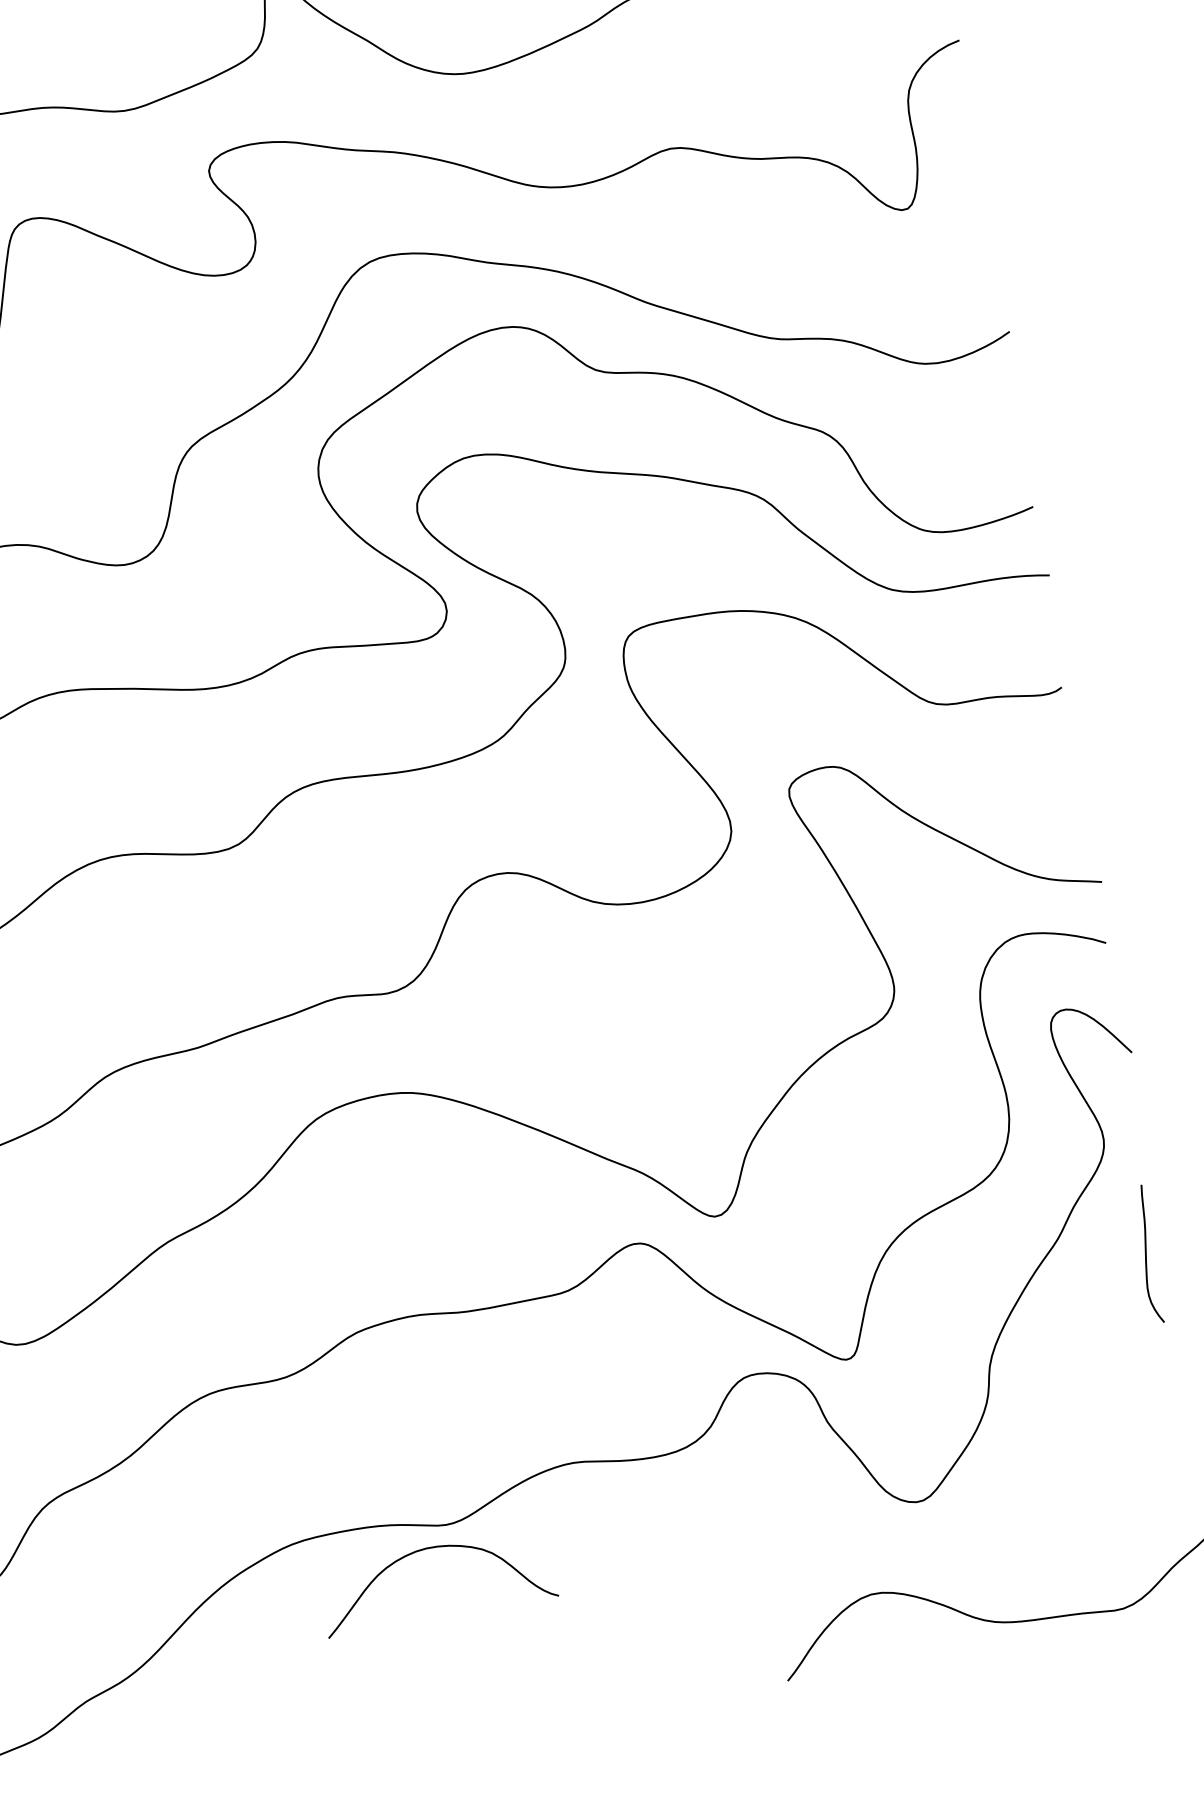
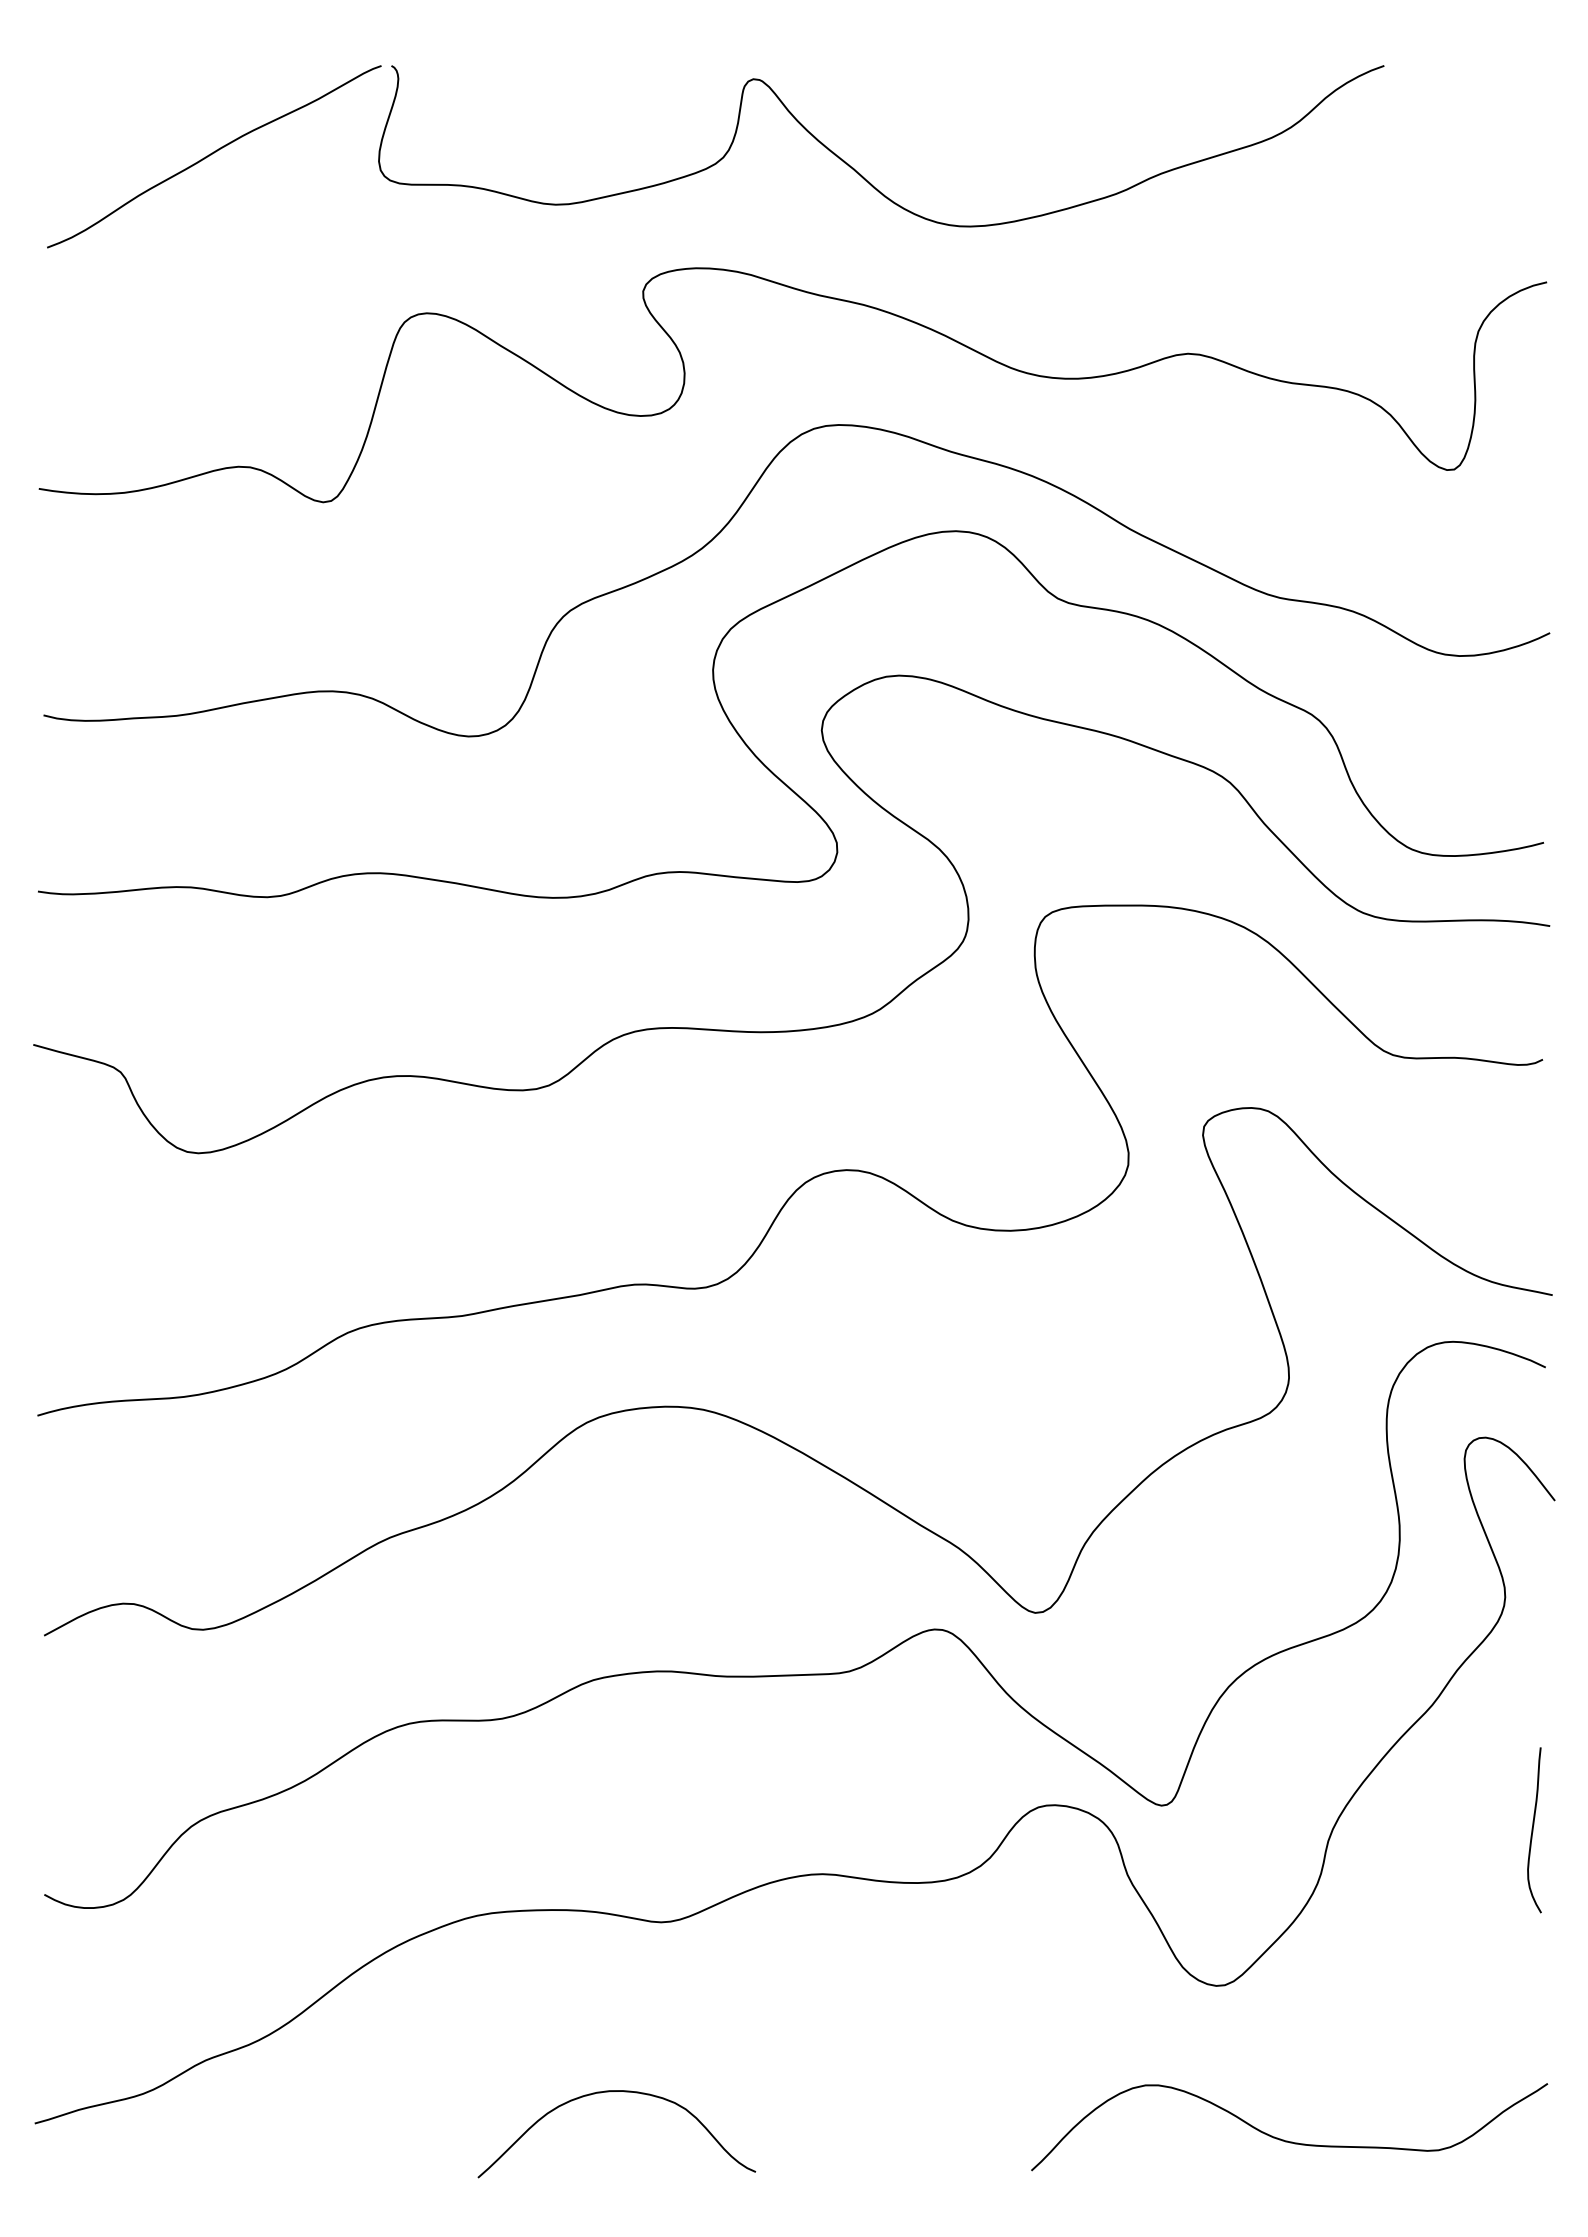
curve: (1146, 1254) -> (1533, 1830), moved
curve: (426, 1549) -> (609, 2092), moved

